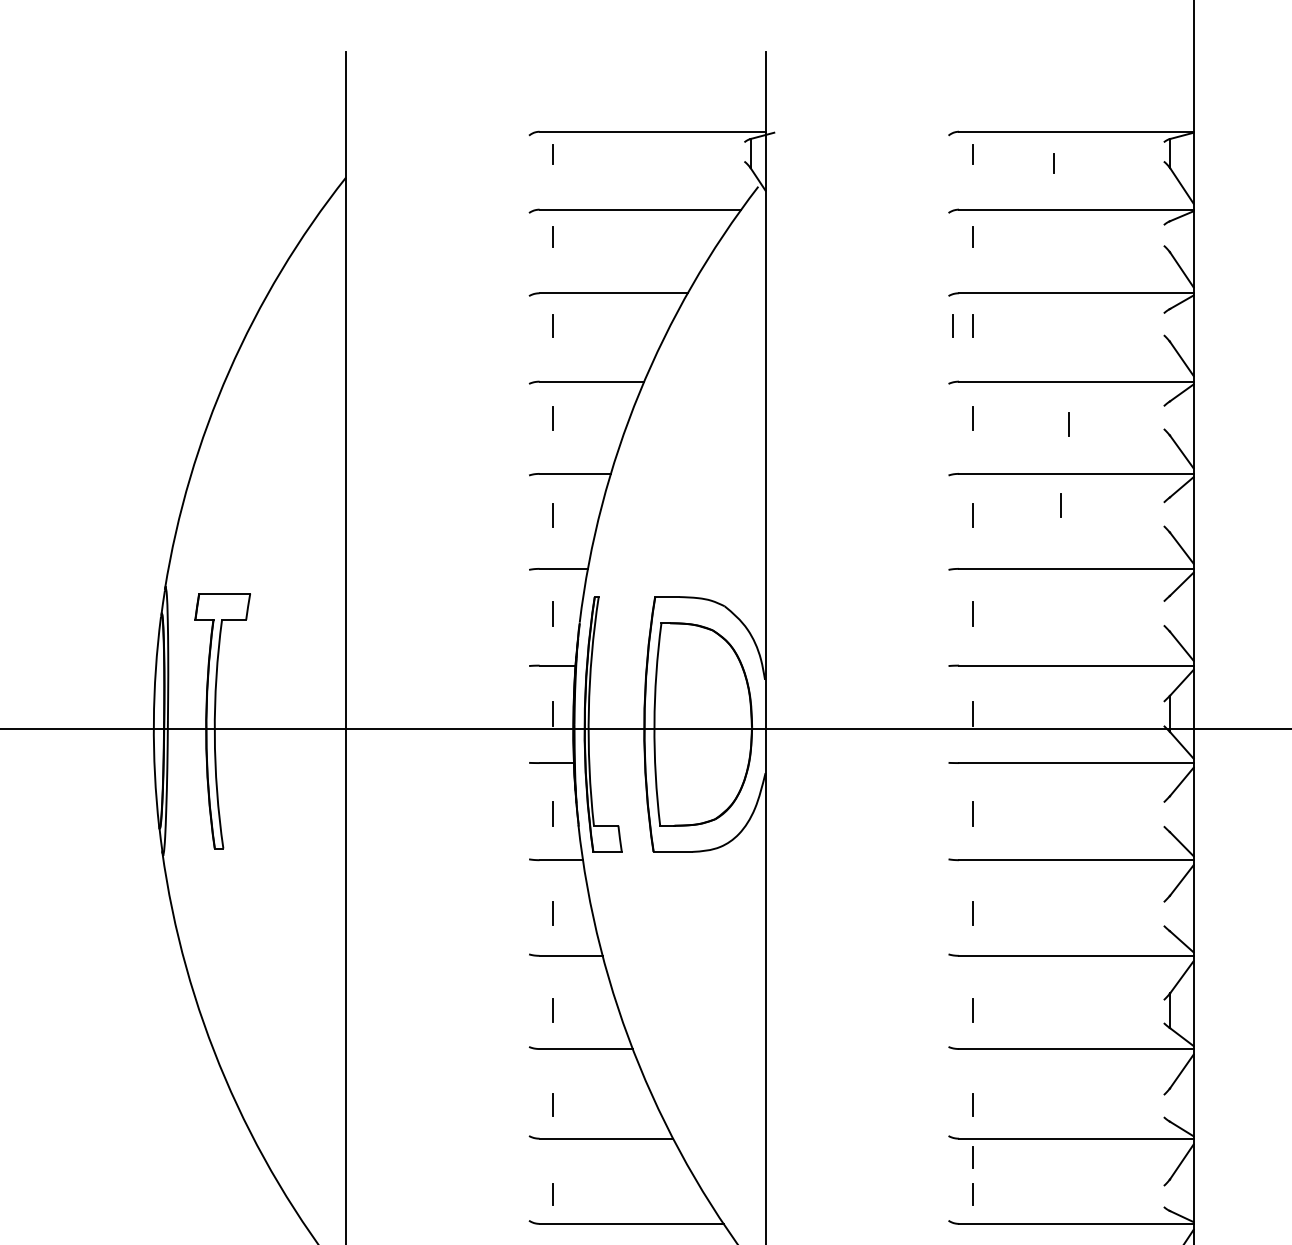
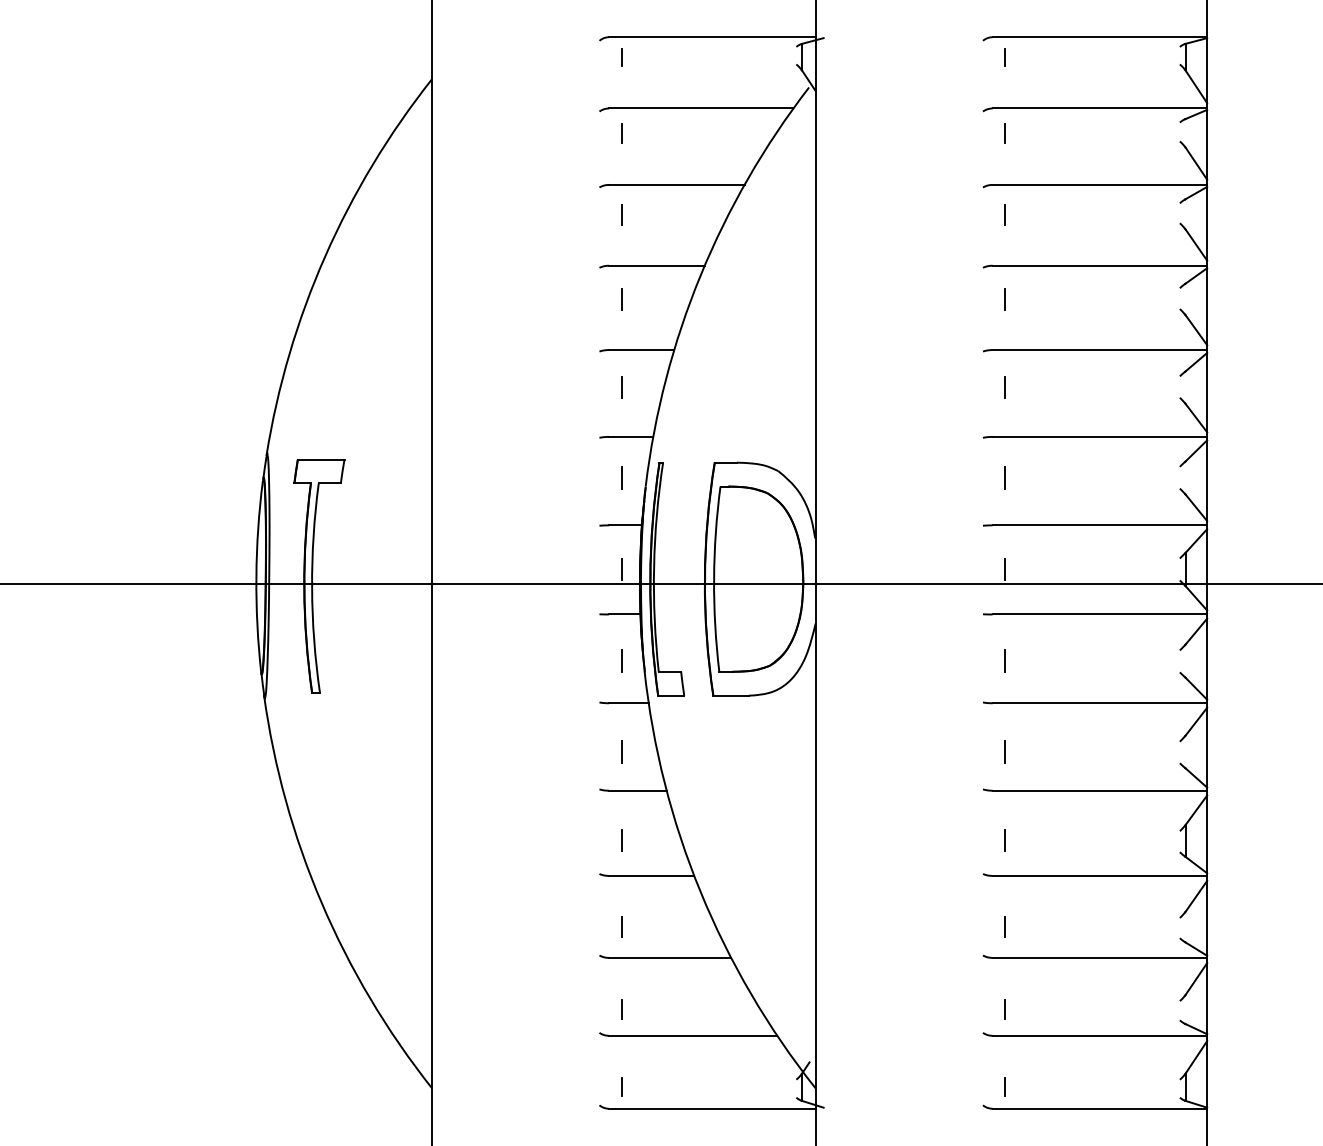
line: (1053, 163) -> (1078, 66), removed
line: (952, 325) -> (986, 214), removed
line: (1068, 424) -> (1092, 304), removed
line: (1060, 504) -> (1085, 378), removed
line: (972, 1157) -> (1004, 975), removed

